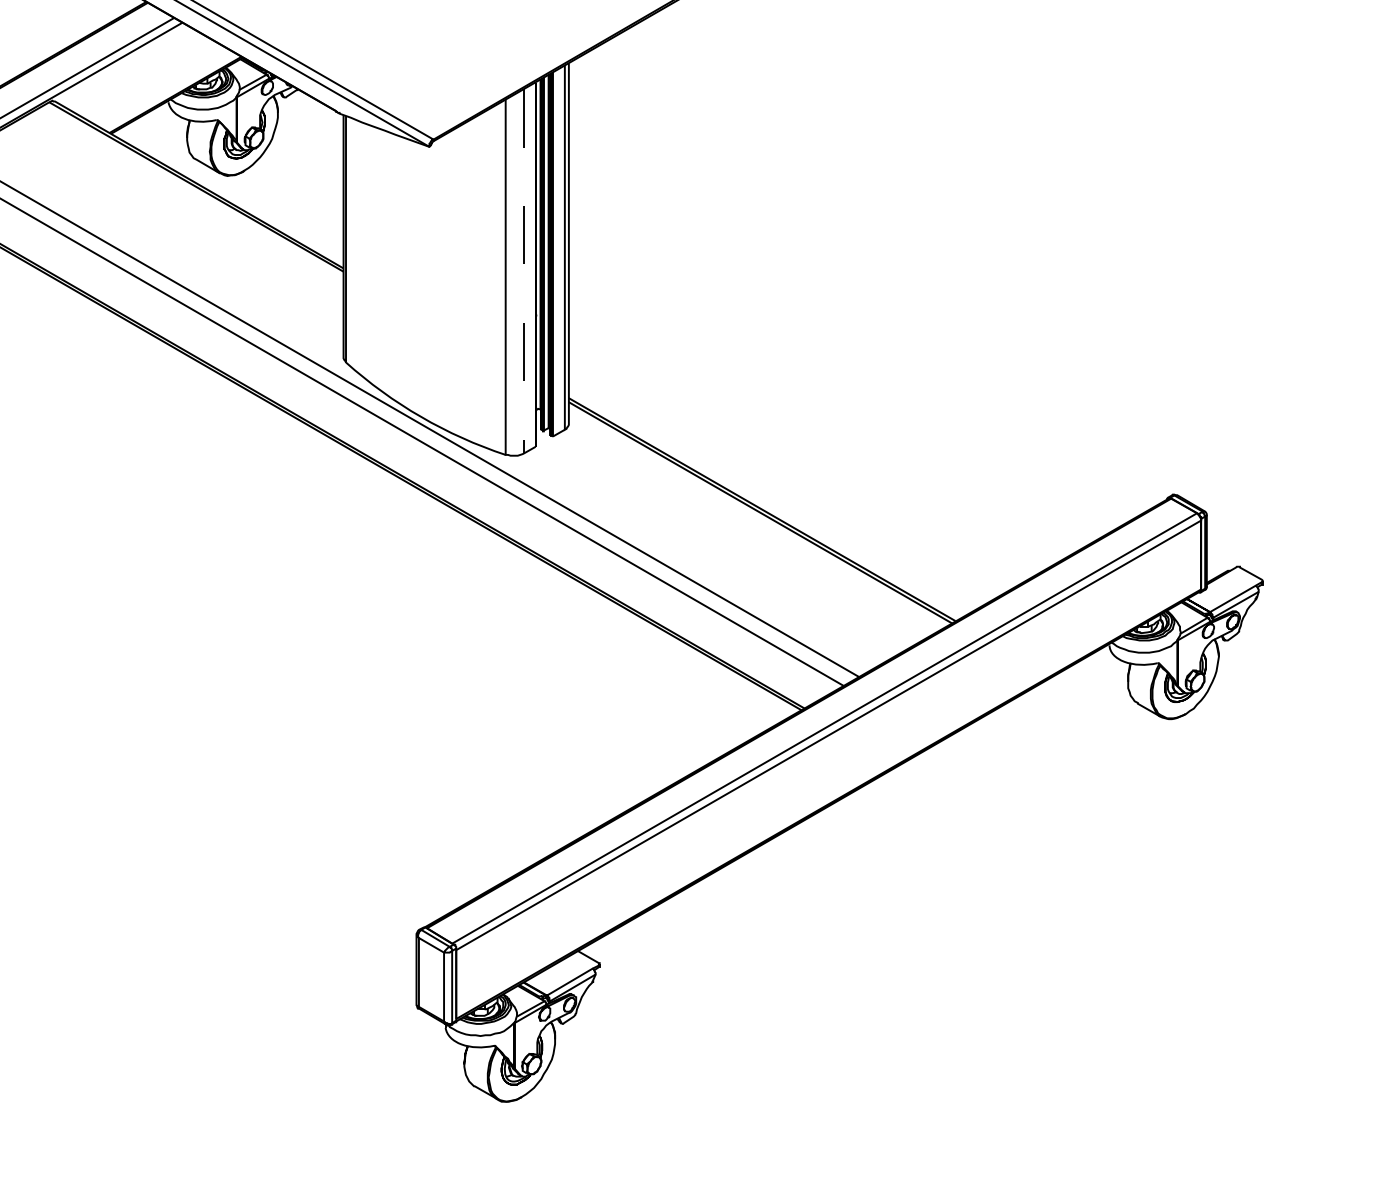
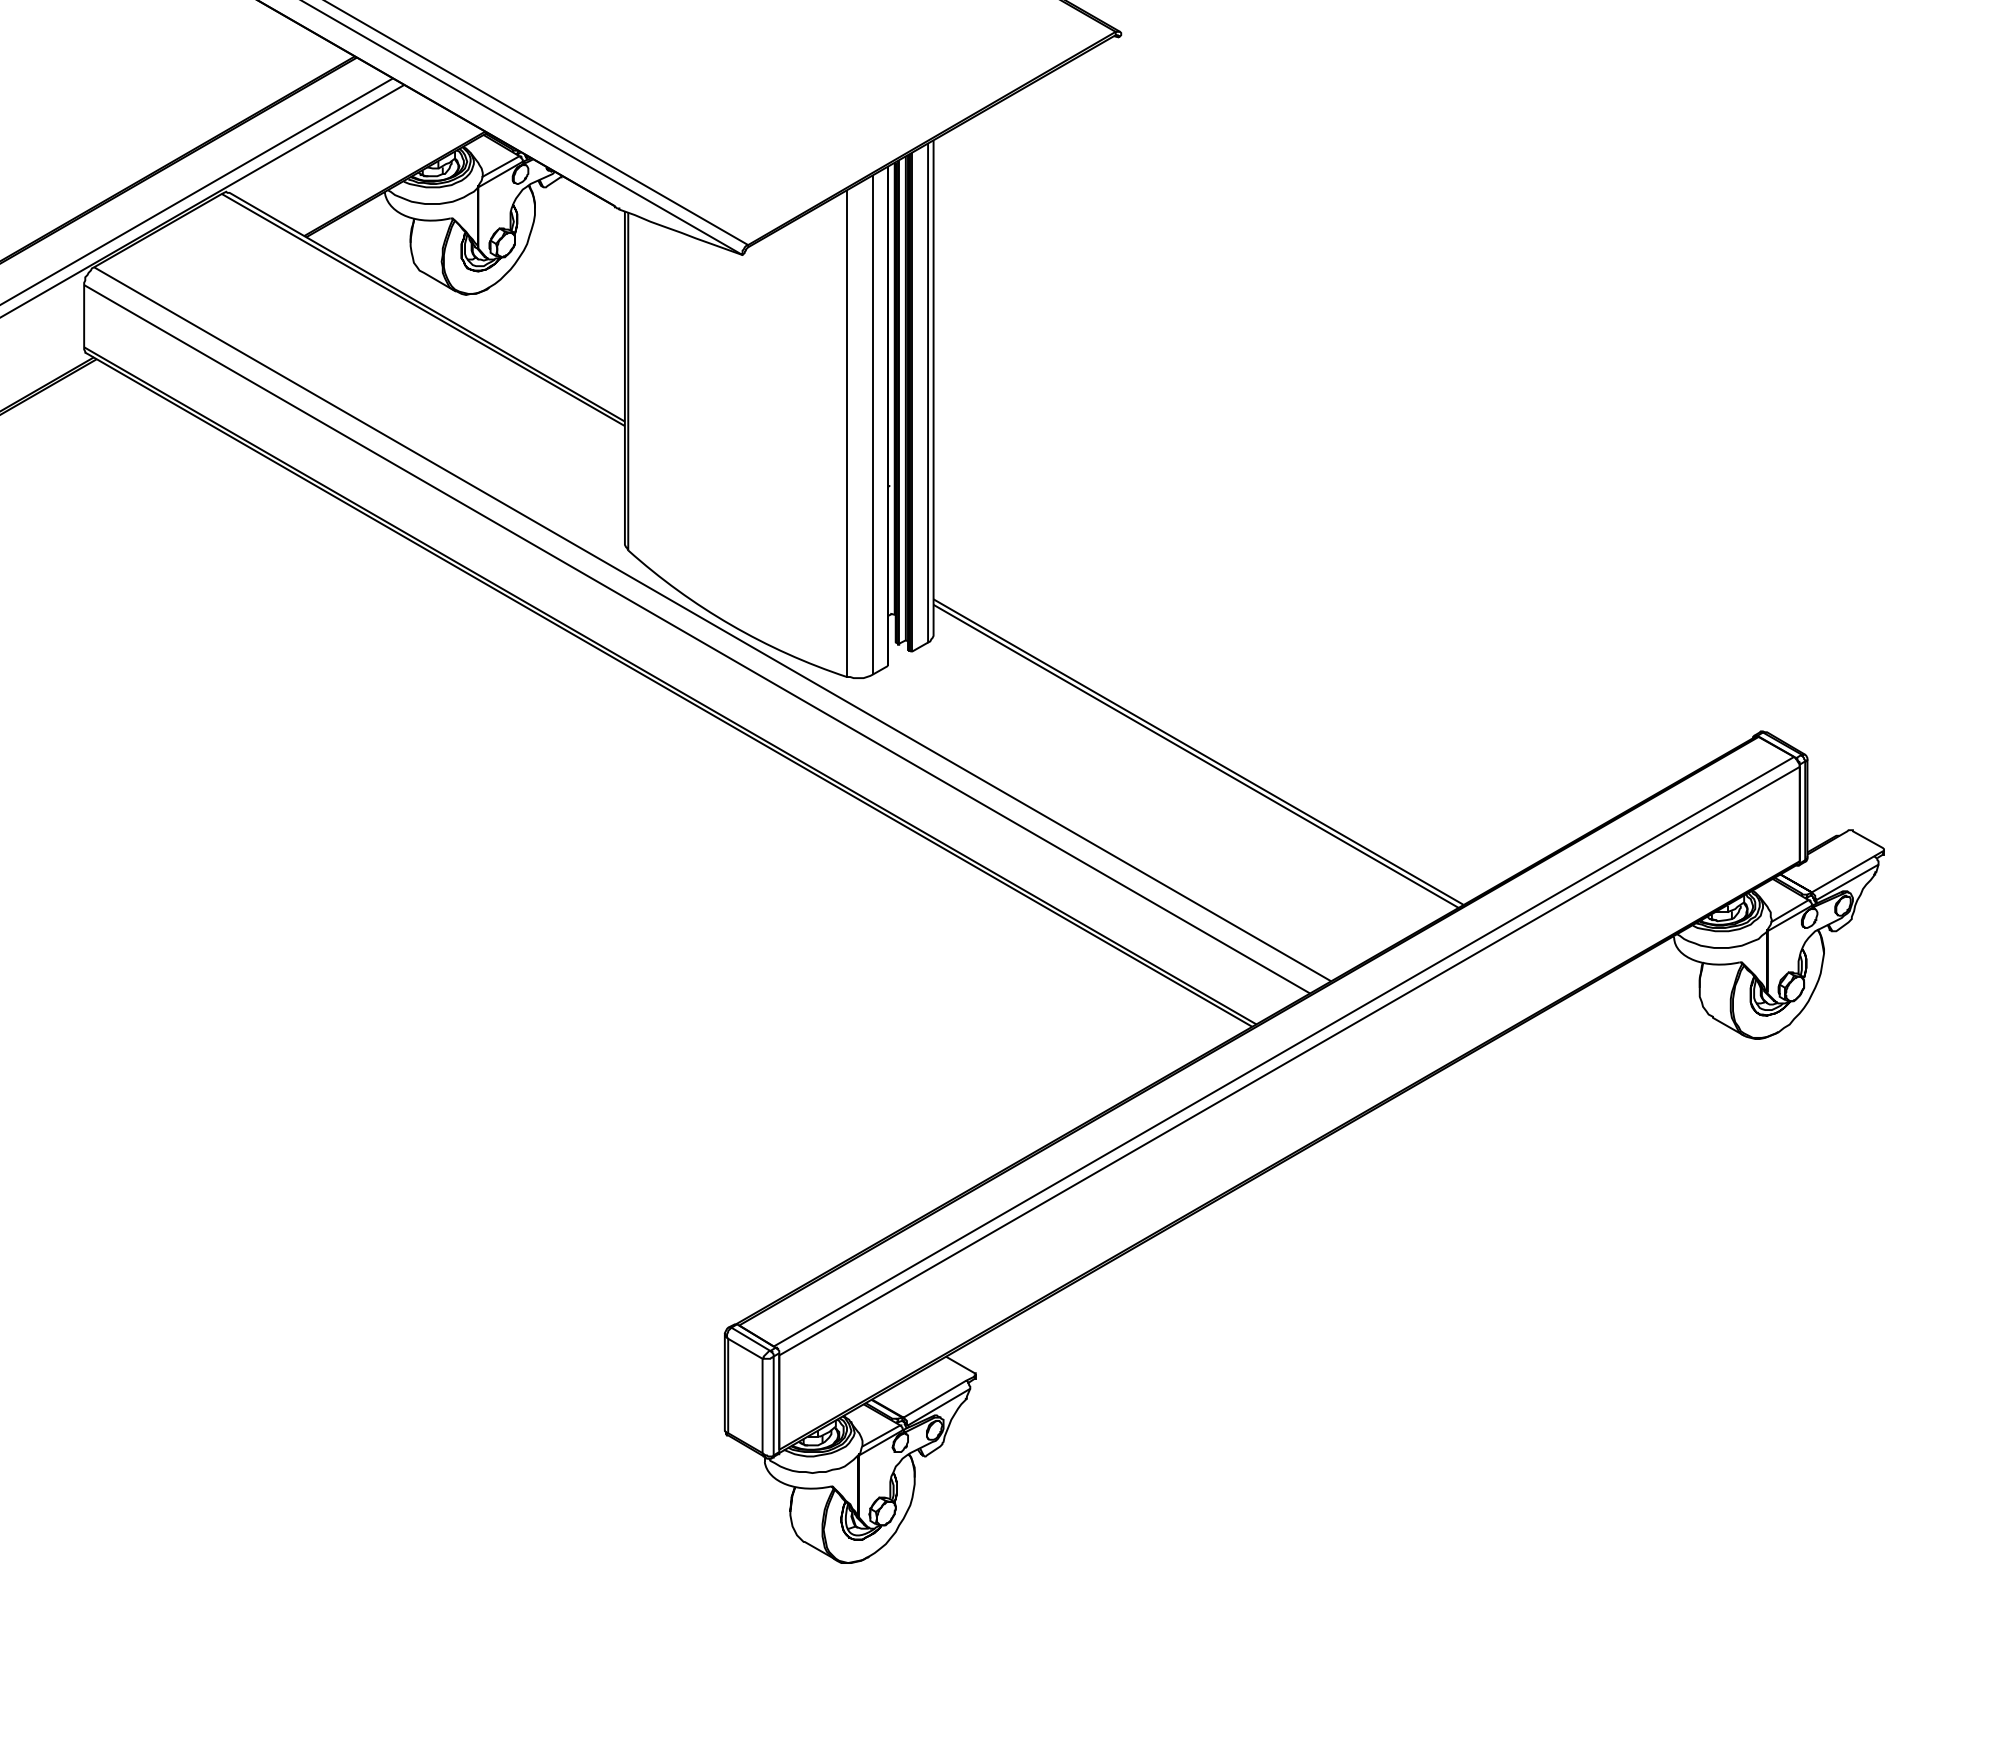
line: (524, 272) -> (872, 426), dashed -> solid

